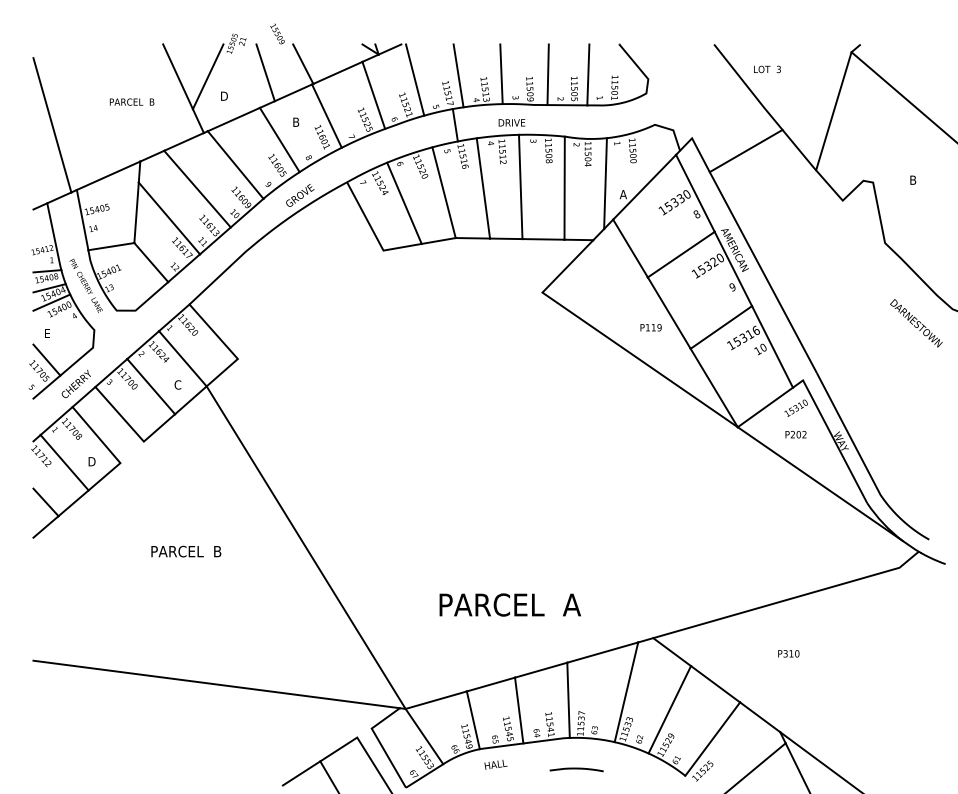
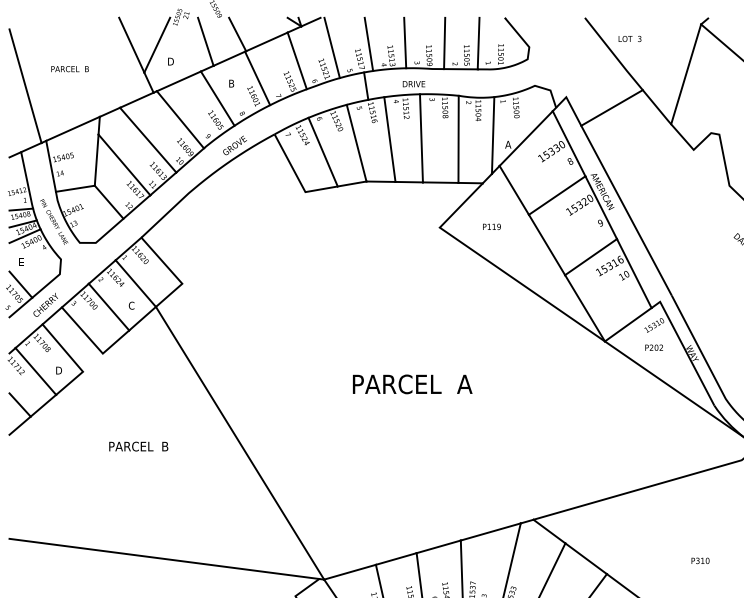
text: (131, 101) -> (69, 68), moved
text: (650, 327) -> (491, 226), moved
text: (509, 604) -> (411, 383), moved
text: (788, 653) -> (700, 560), moved

